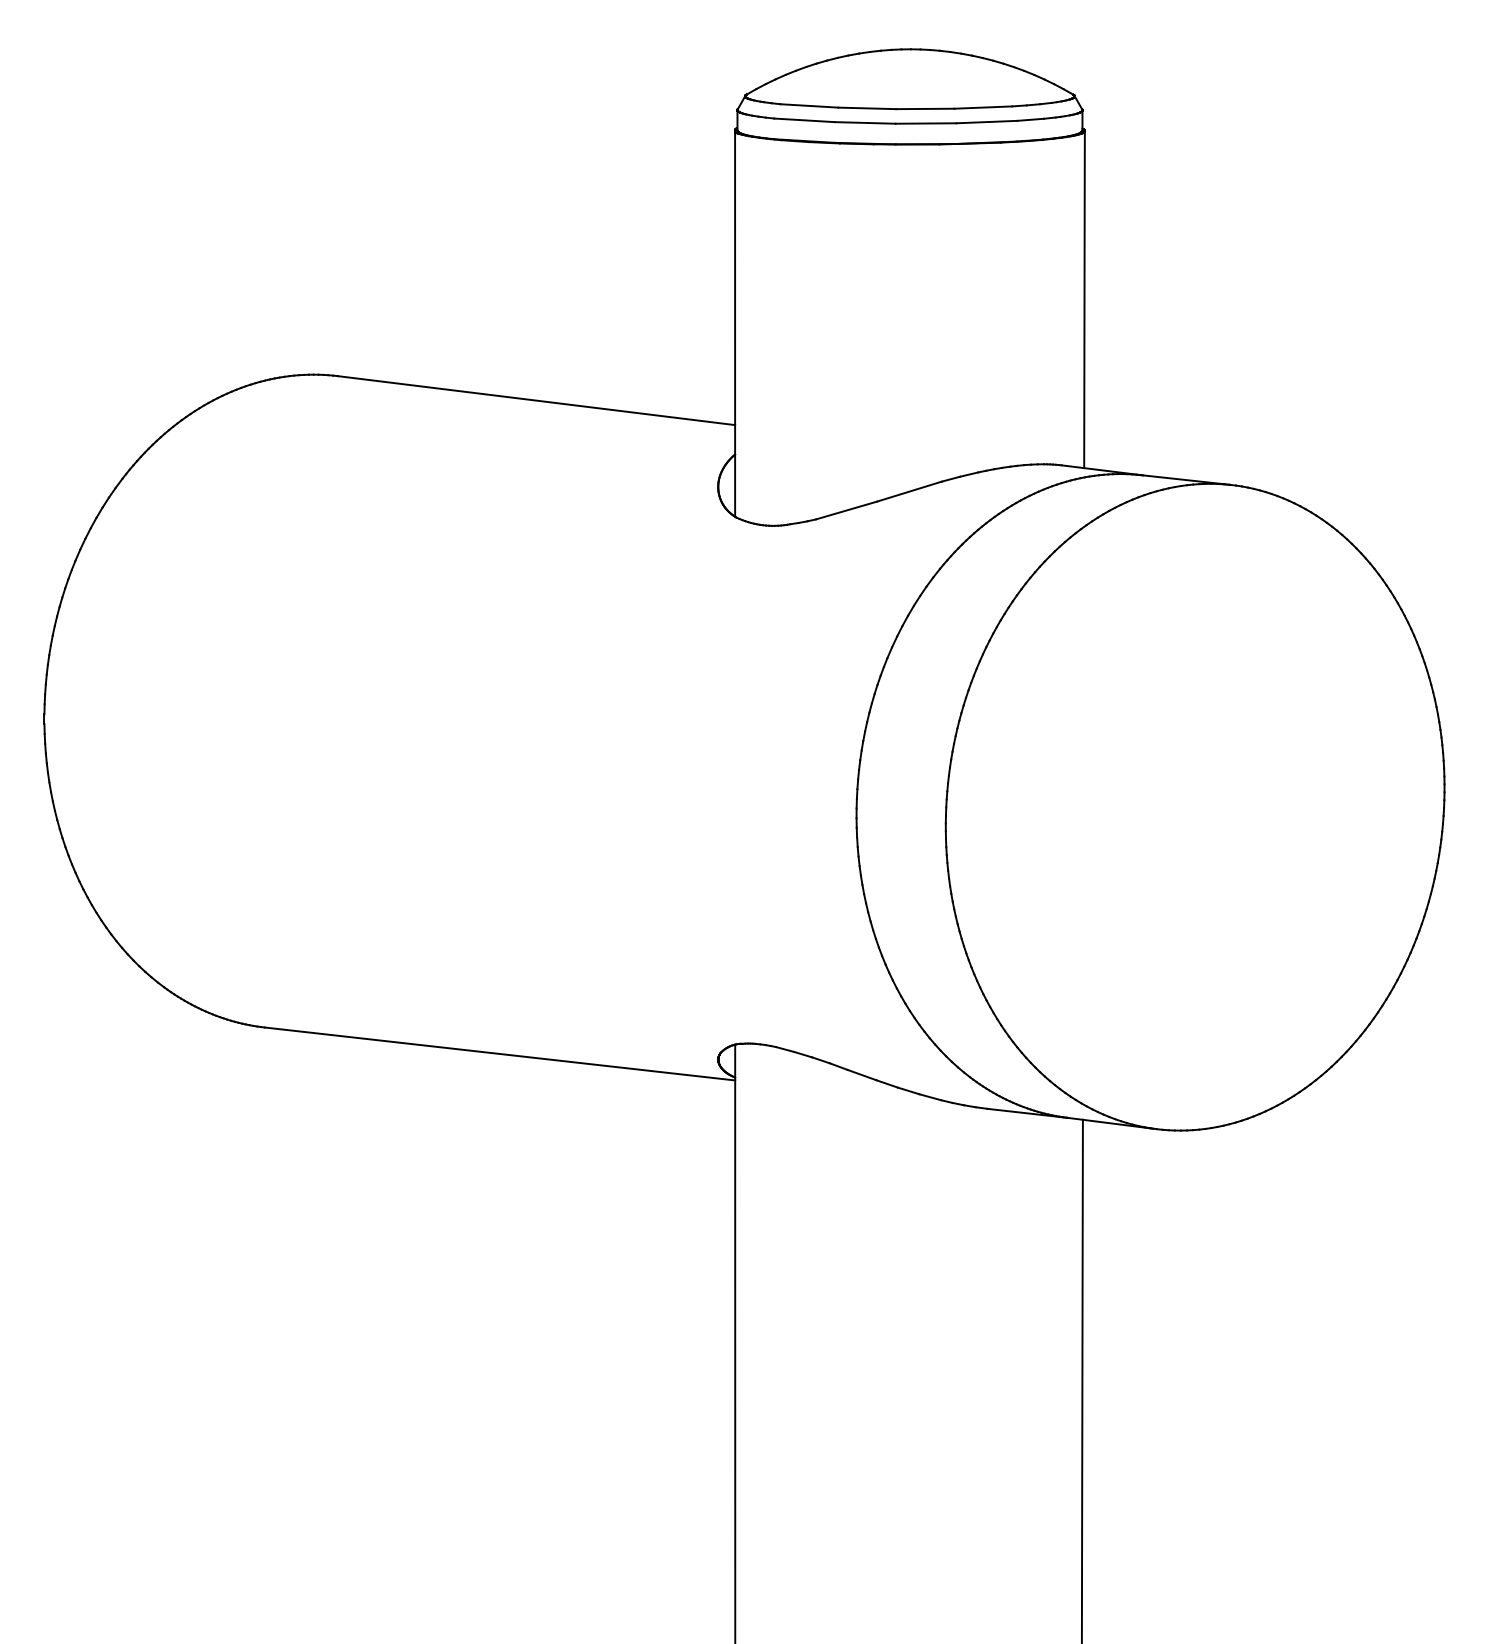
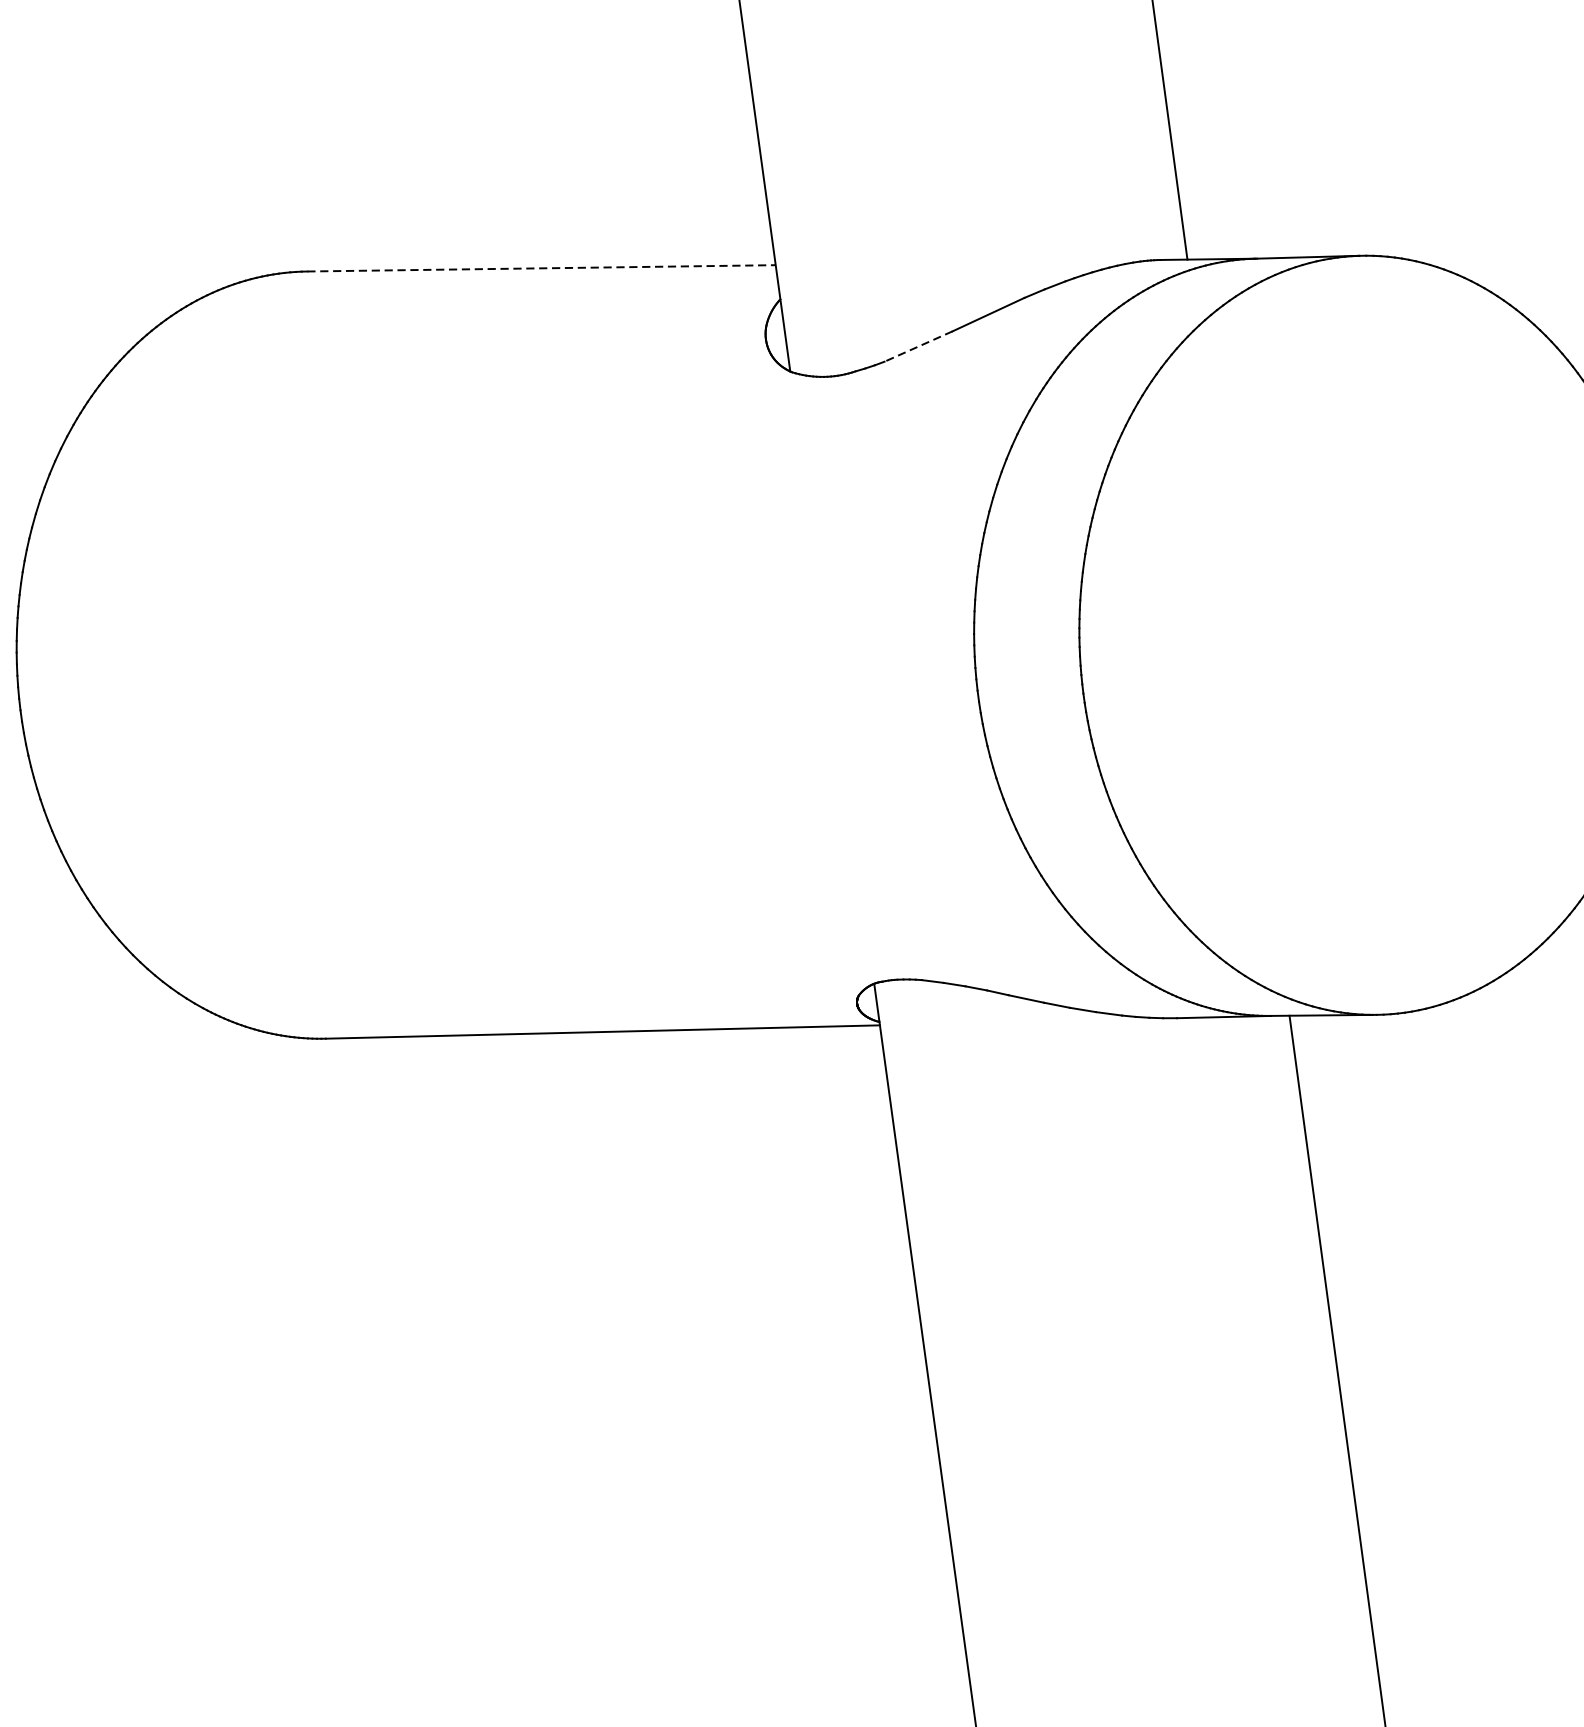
line: (537, 400) -> (542, 268), solid -> dashed
line: (846, 510) -> (918, 346), solid -> dashed

